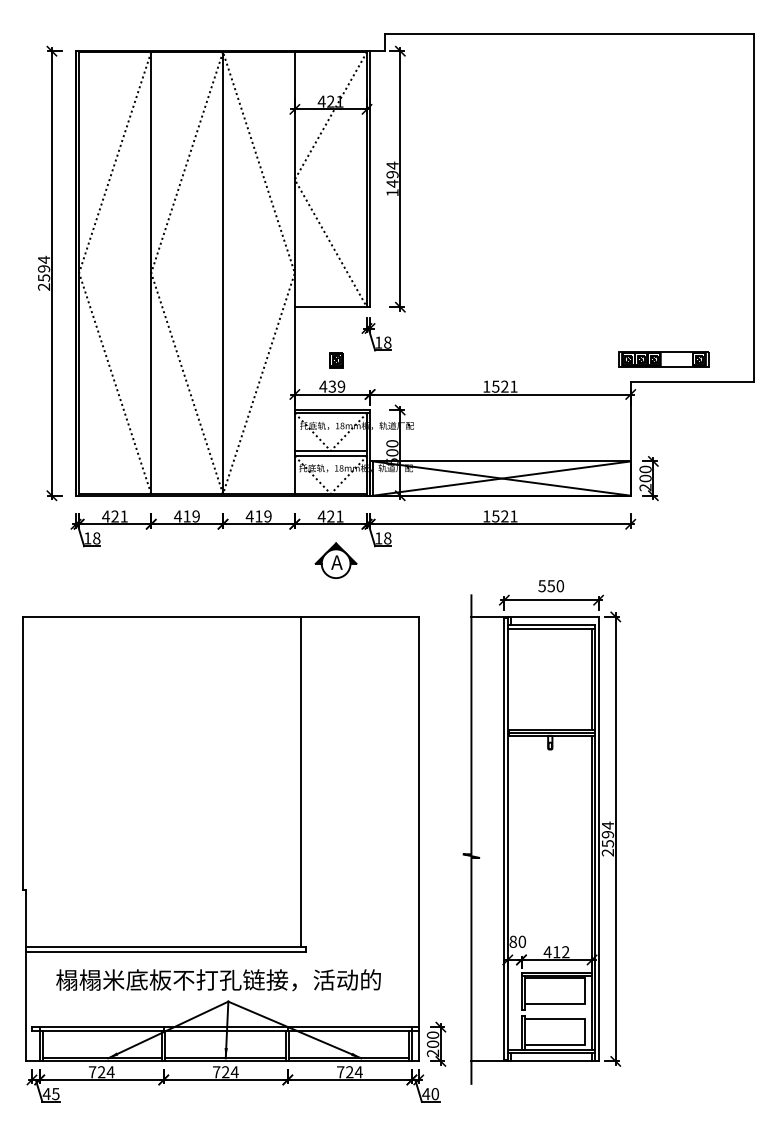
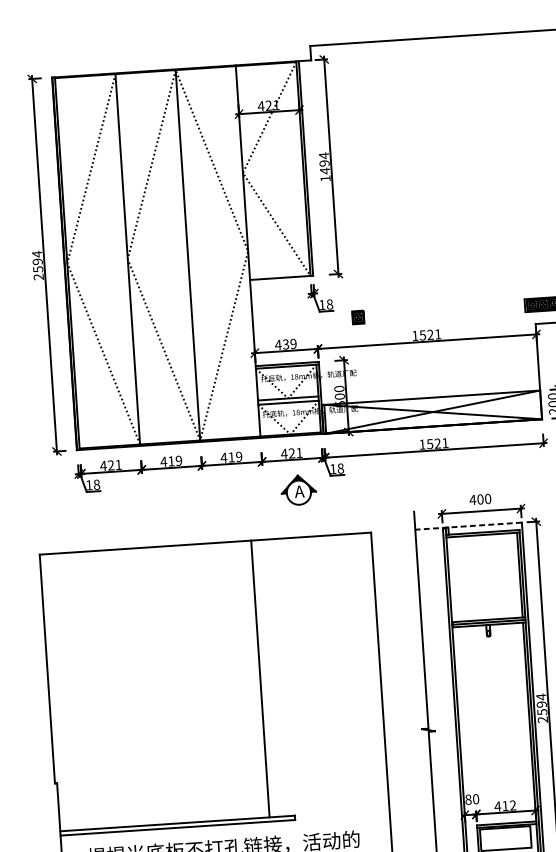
part: (336, 360) -> (358, 317), moved
text: (546, 586) -> (476, 500), 550 -> 400
line: (535, 616) -> (468, 525), solid -> dashed
line: (300, 781) -> (260, 678), moved

